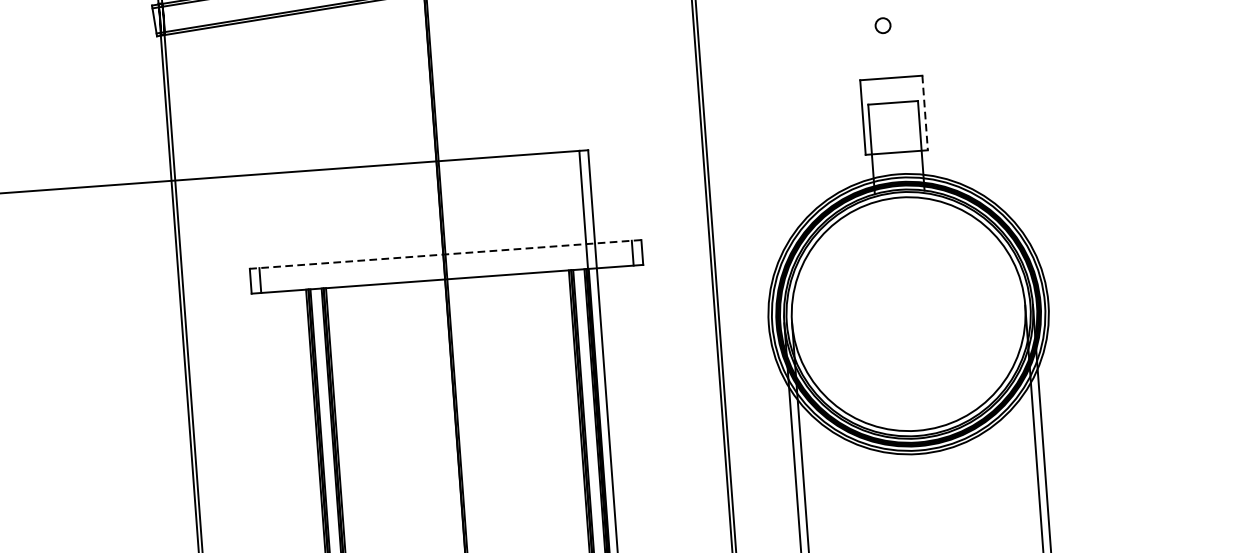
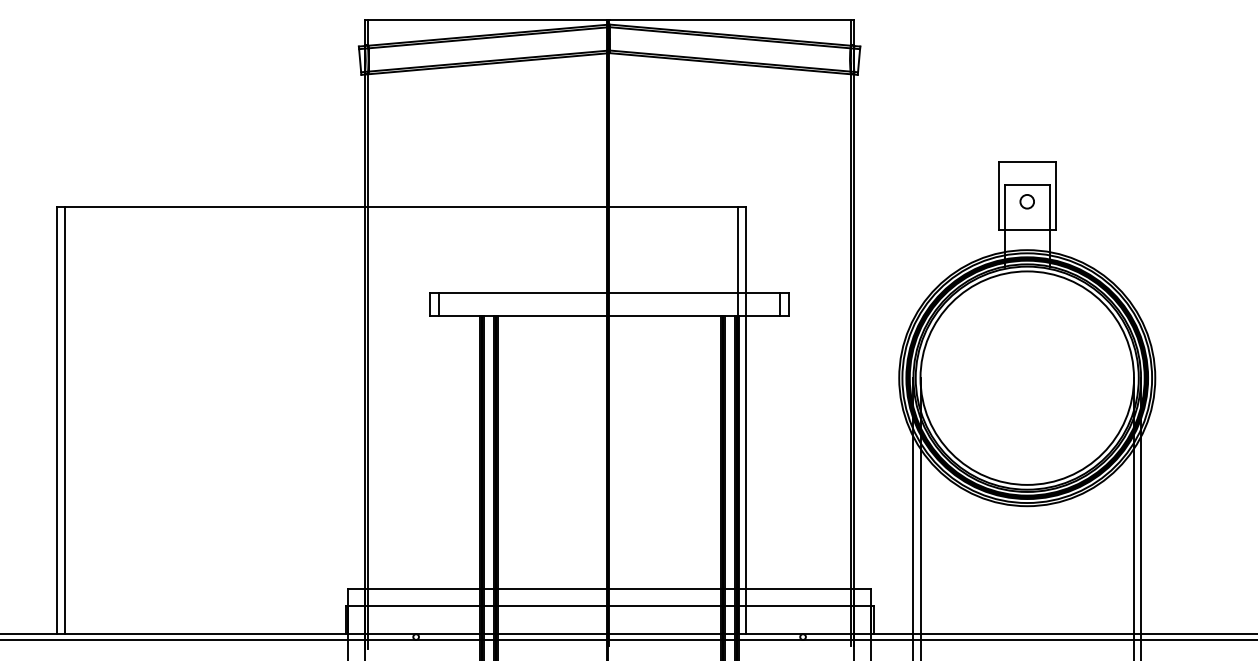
circle: (882, 25) -> (1026, 201), moved
line: (924, 113) -> (1055, 196), dashed -> solid
line: (445, 254) -> (609, 292), dashed -> solid

